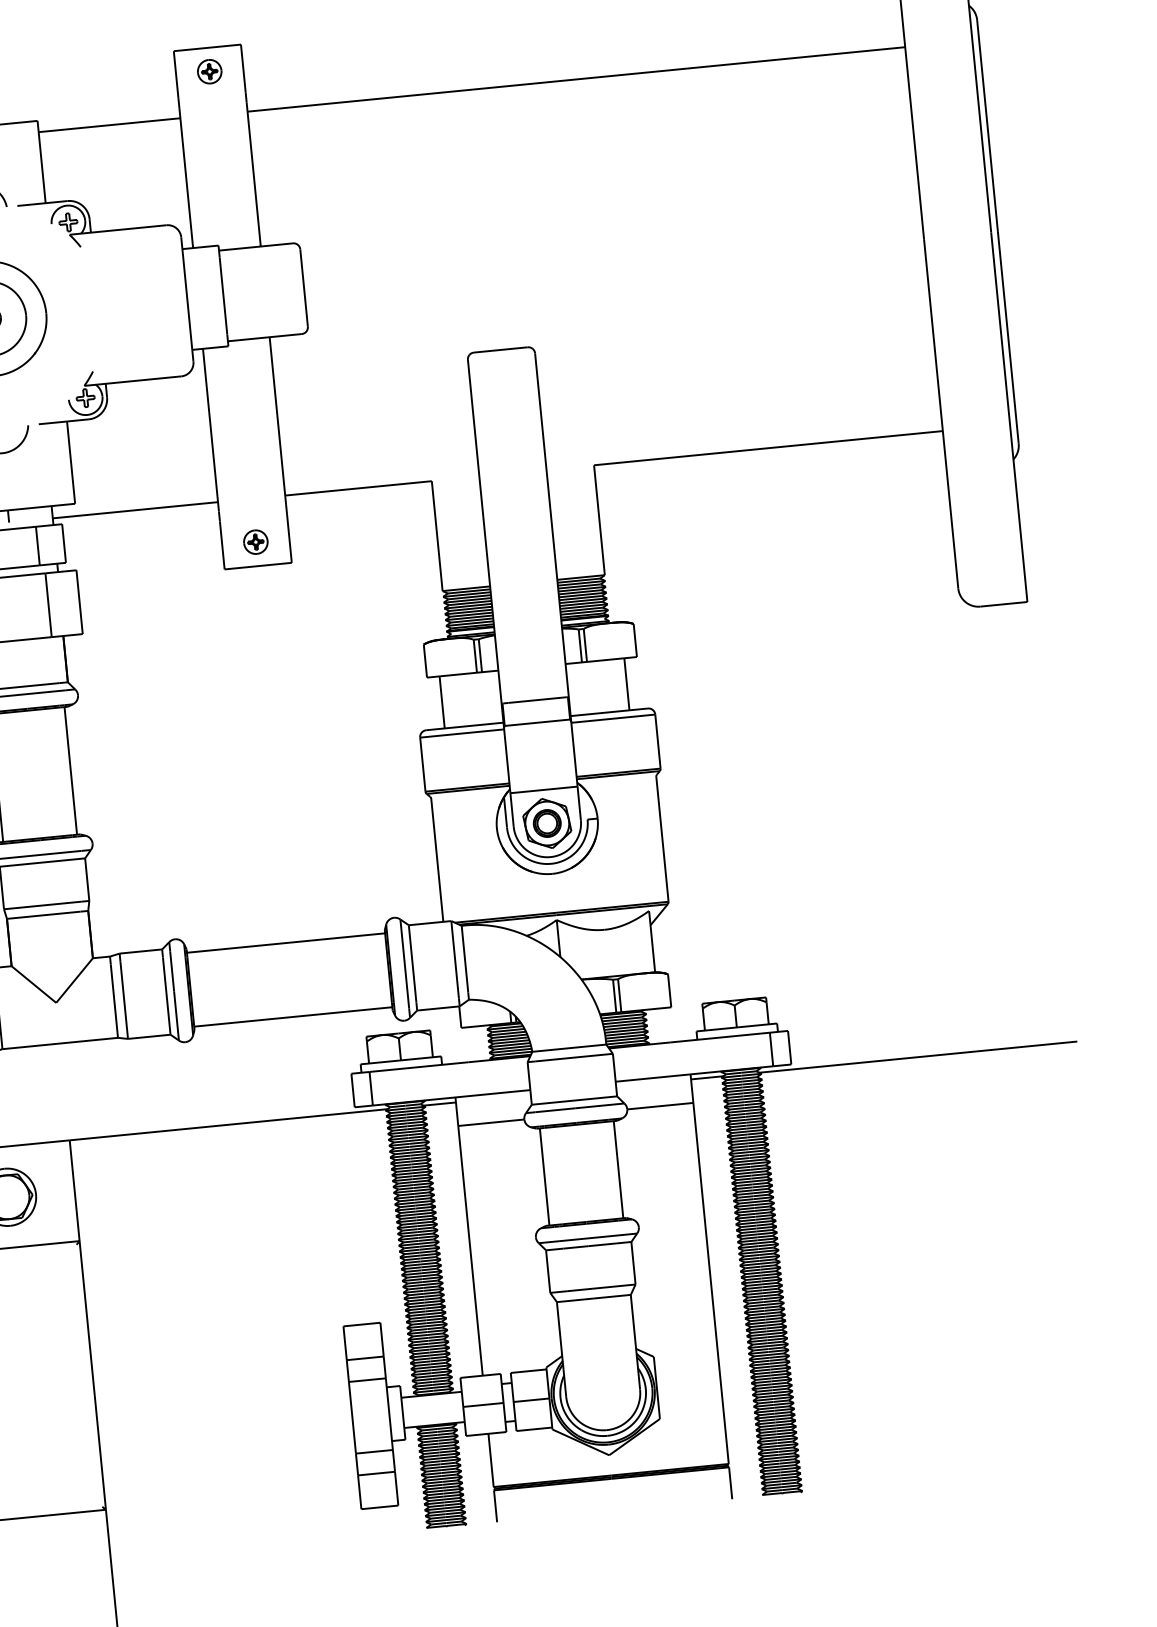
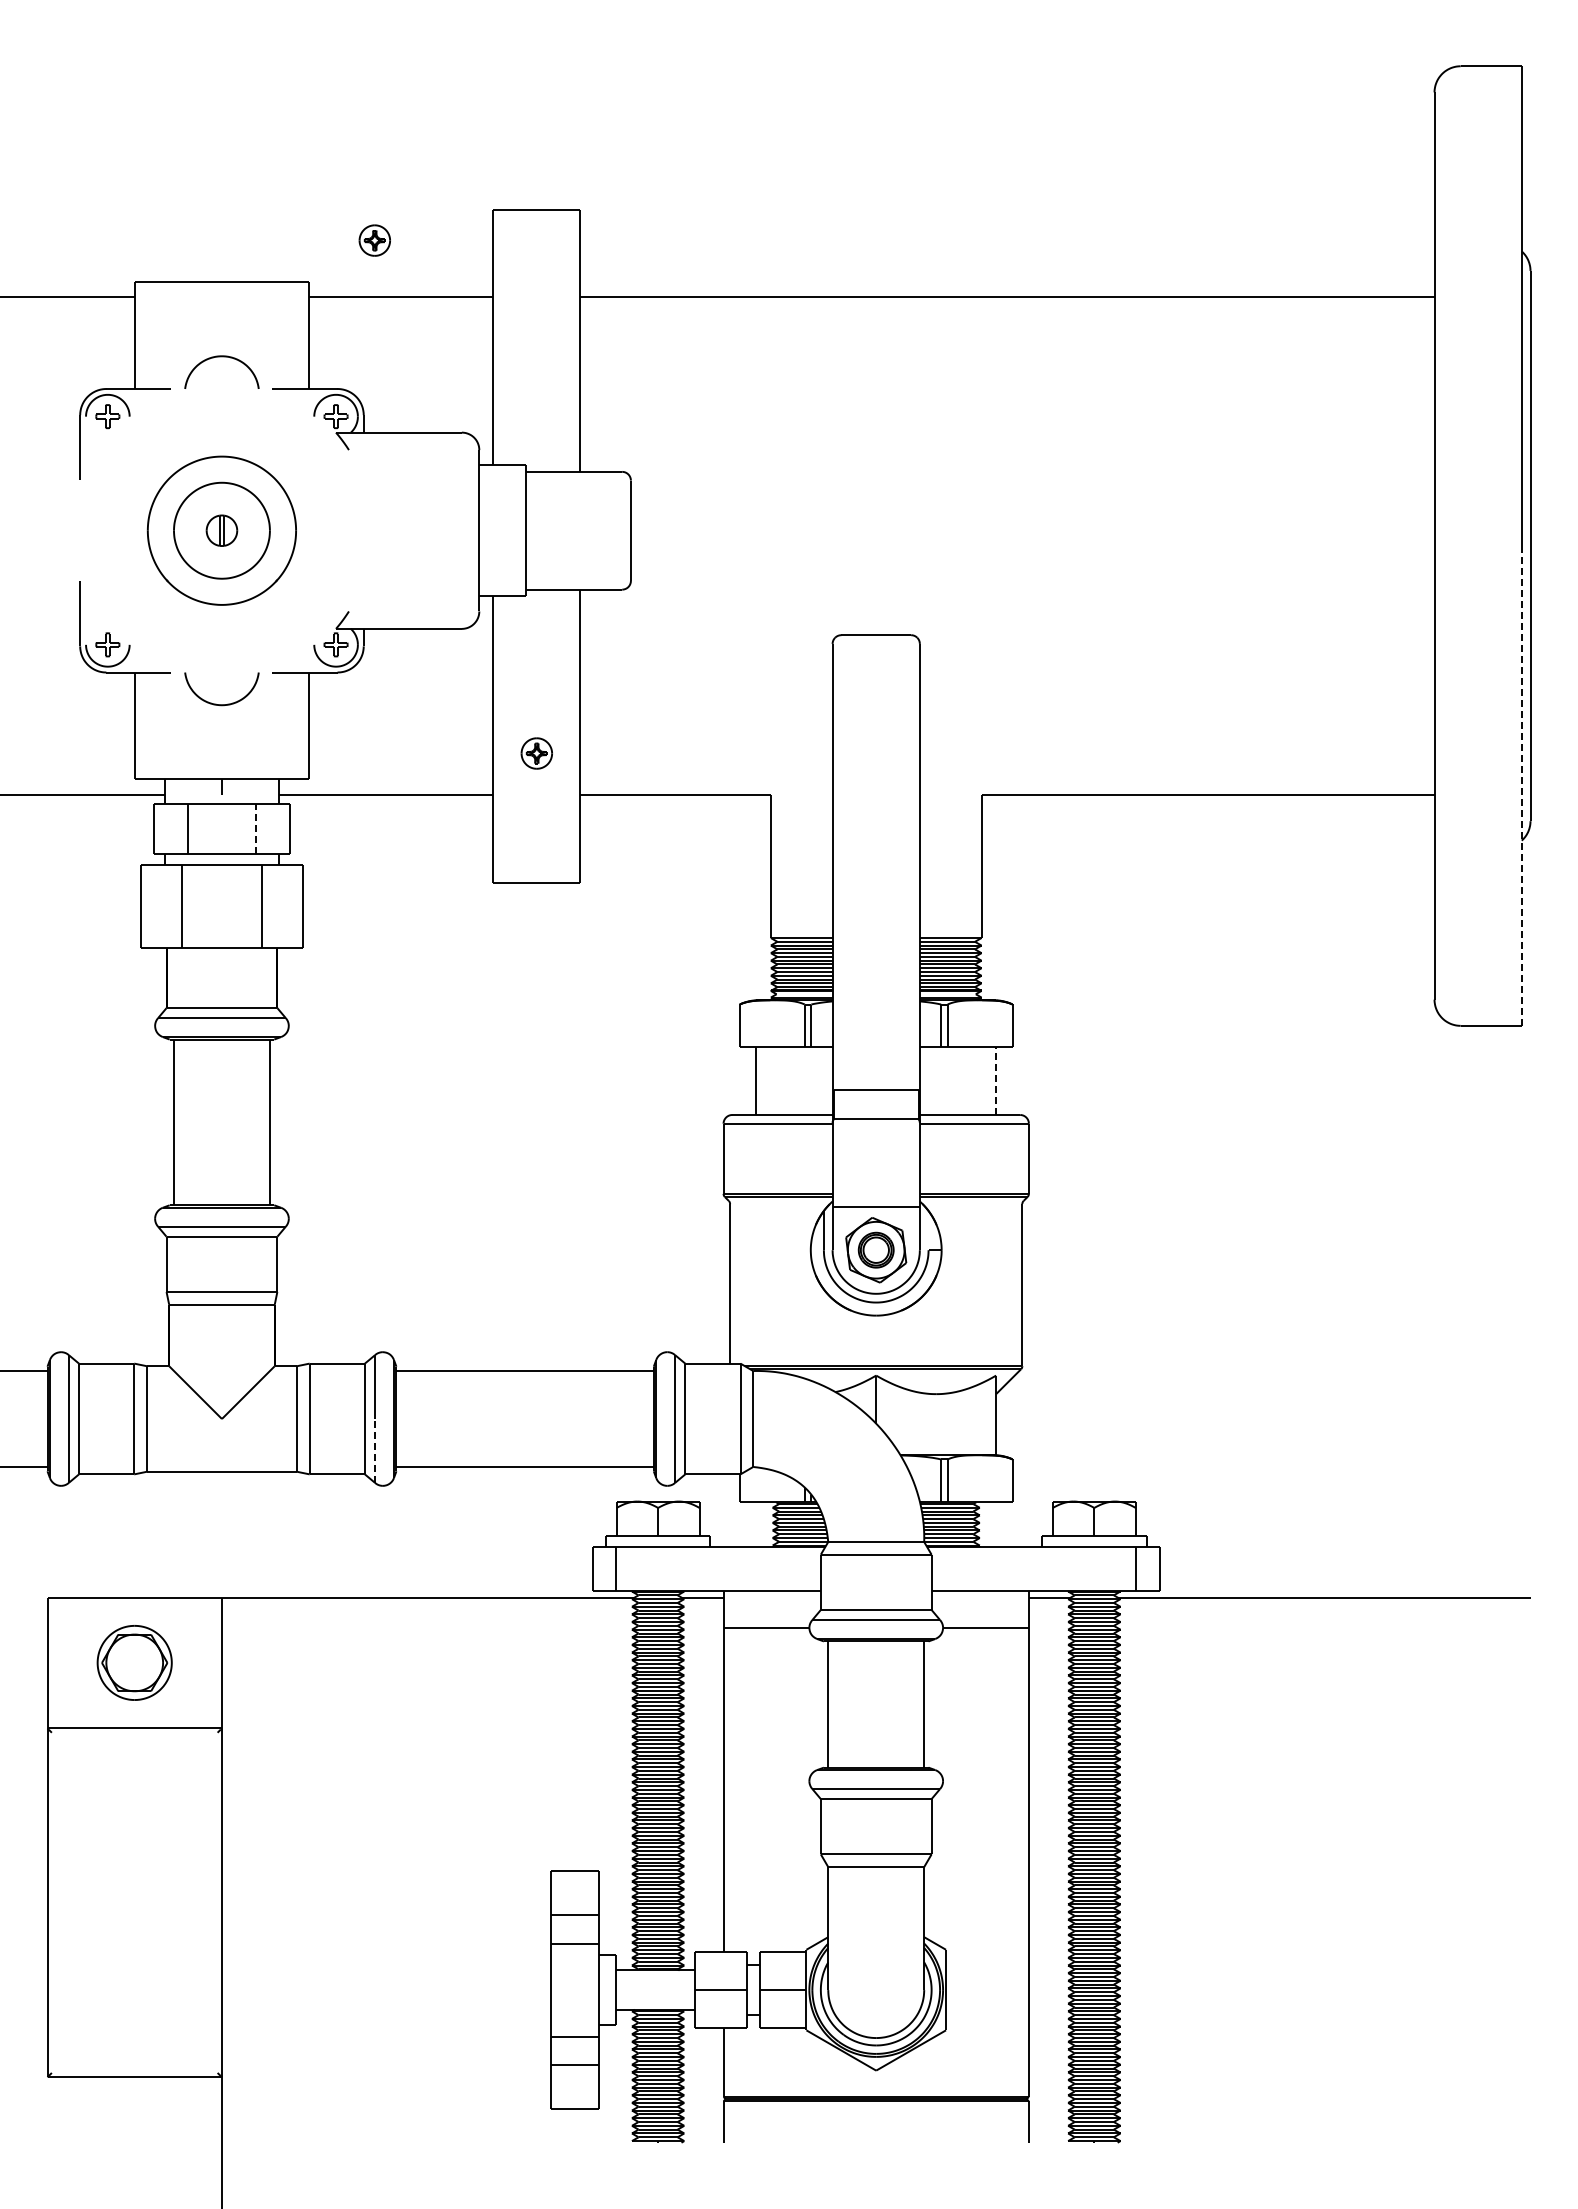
part: (209, 71) -> (374, 240), moved
line: (1009, 416) -> (1521, 785), solid -> dashed
part: (255, 542) -> (536, 753), moved
line: (37, 545) -> (255, 828), solid -> dashed
line: (627, 684) -> (996, 1081), solid -> dashed
line: (176, 1015) -> (375, 1450), solid -> dashed

